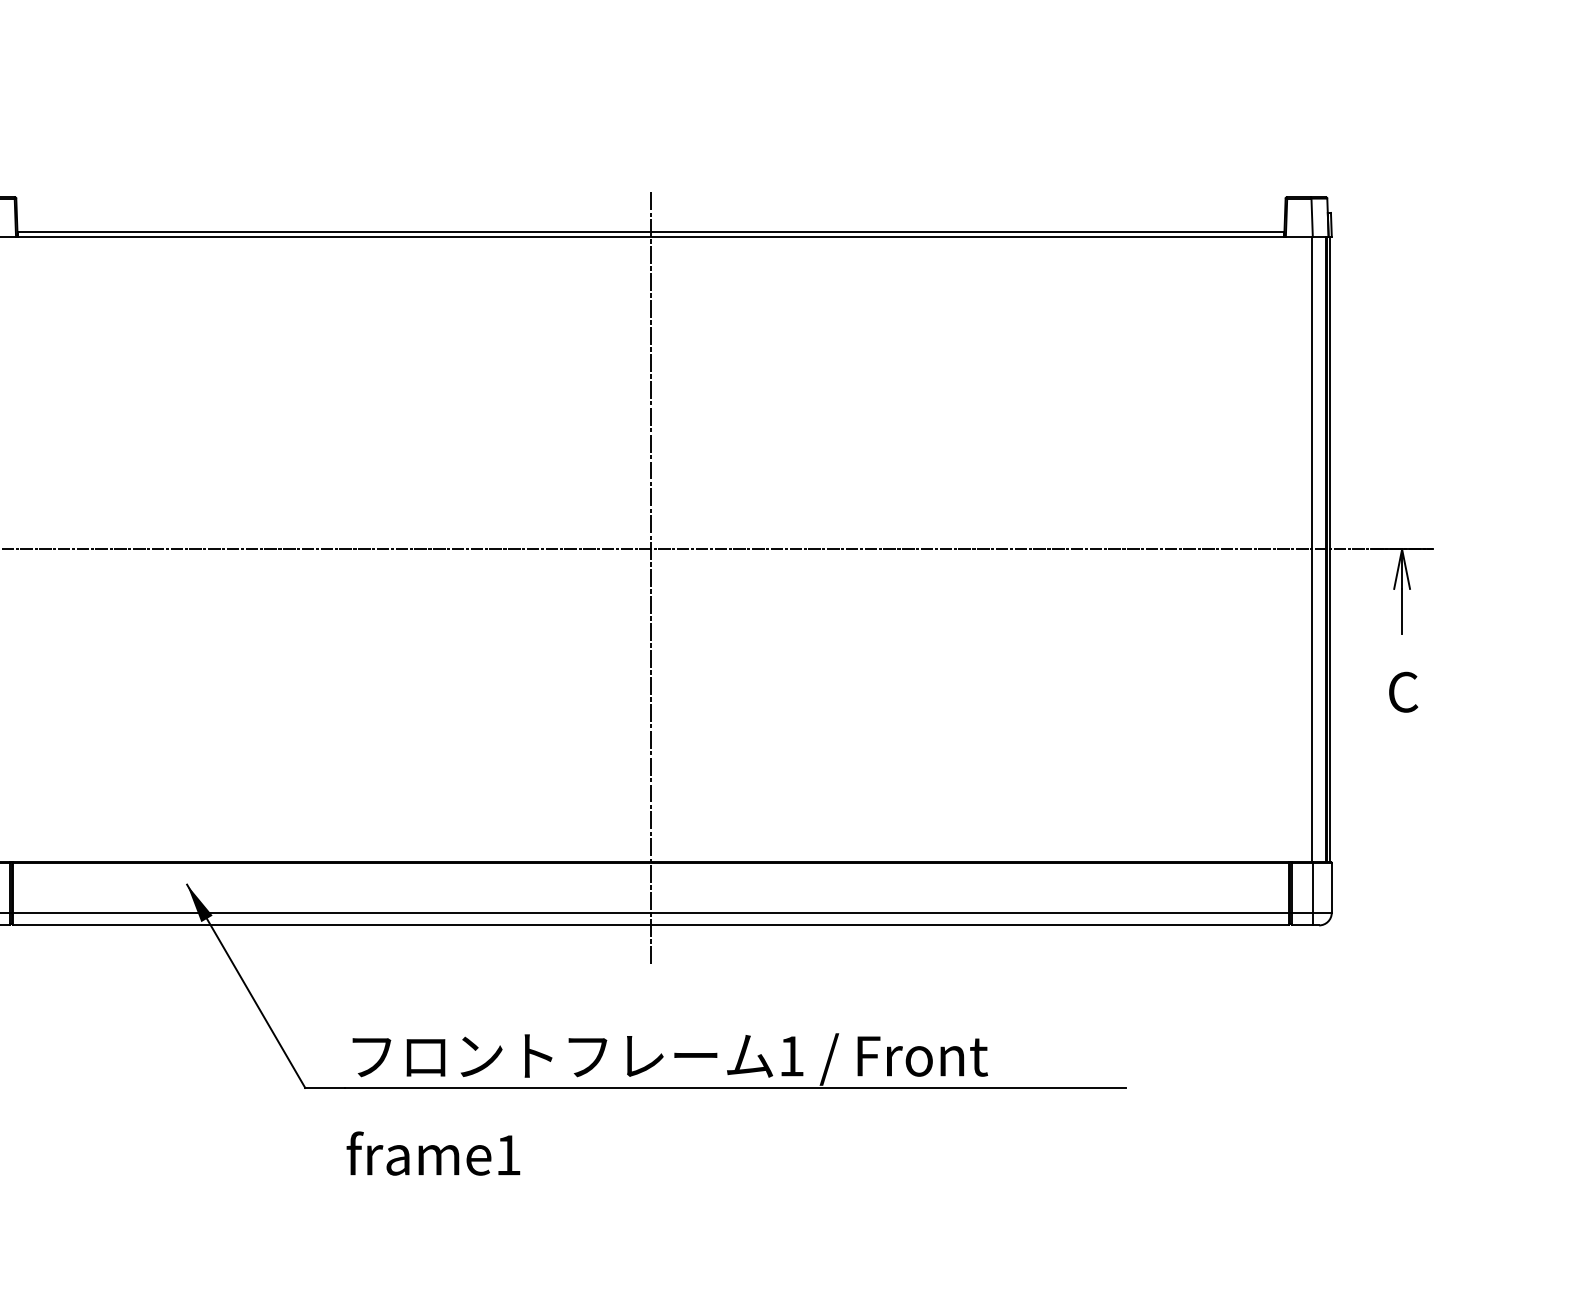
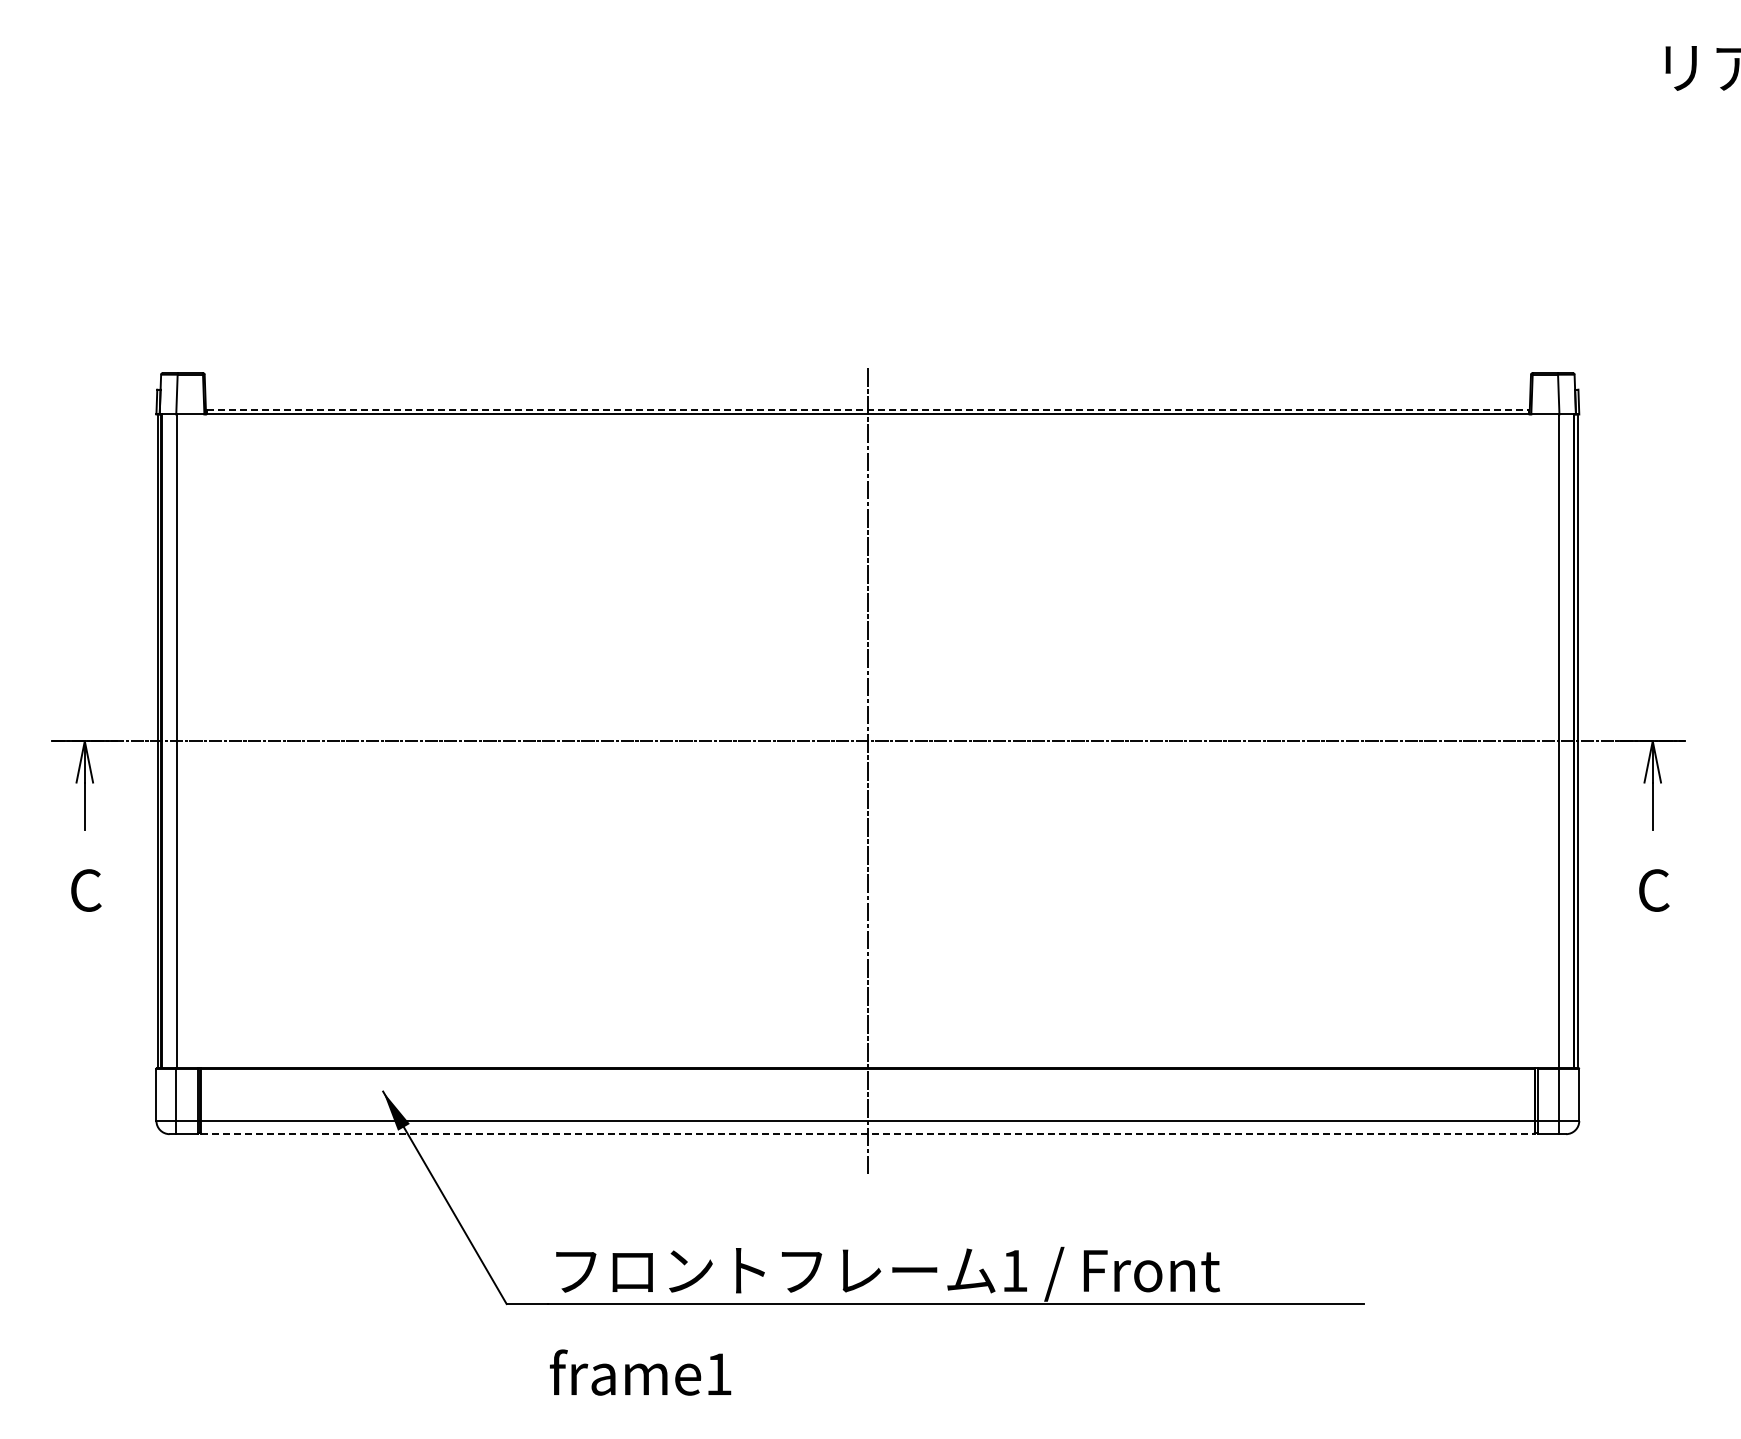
line: (650, 231) -> (867, 409), solid -> dashed
line: (650, 925) -> (867, 1134), solid -> dashed

